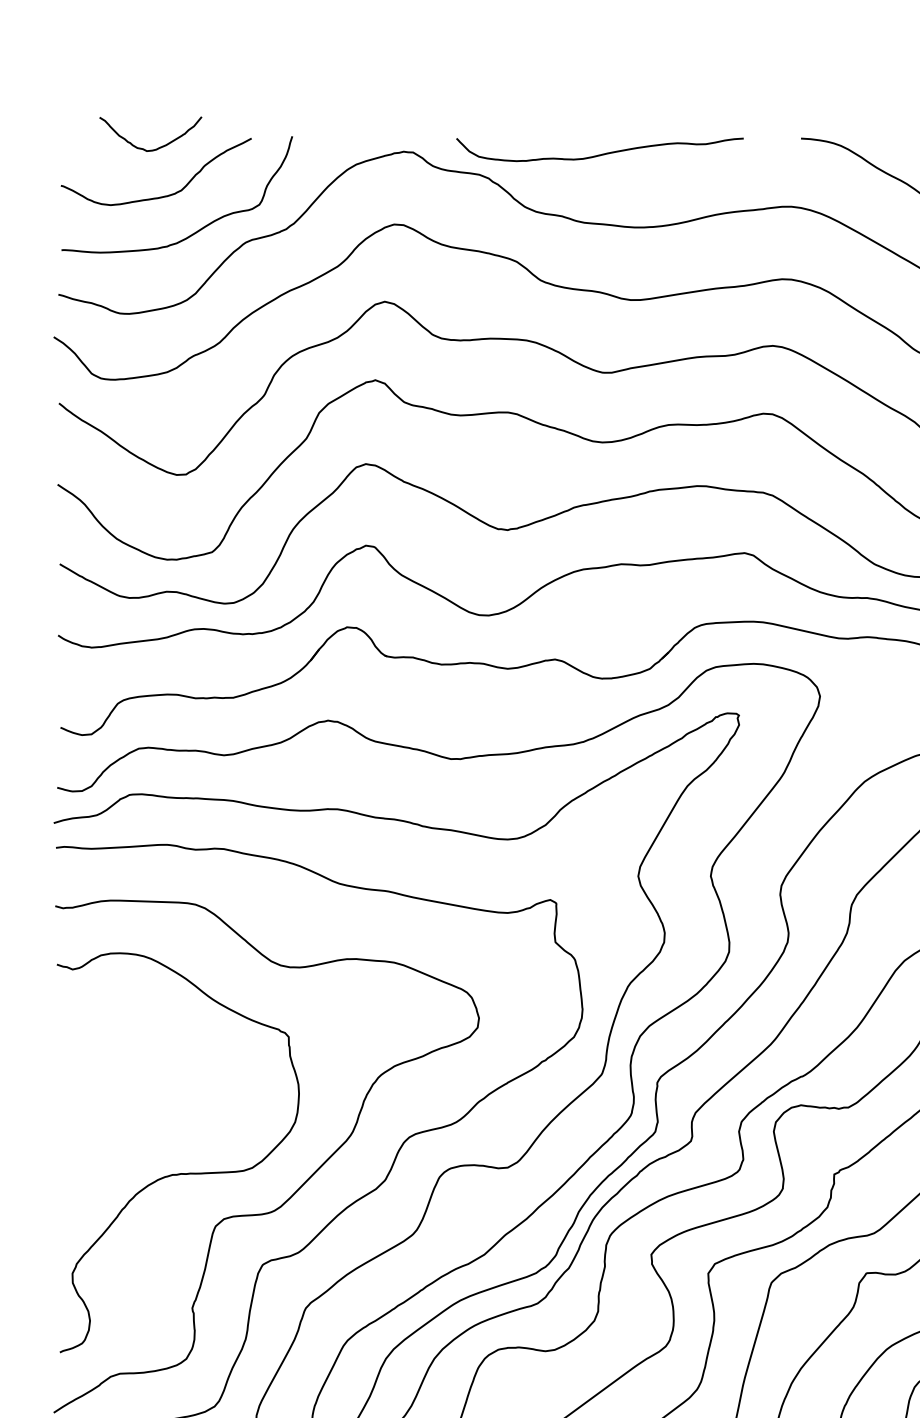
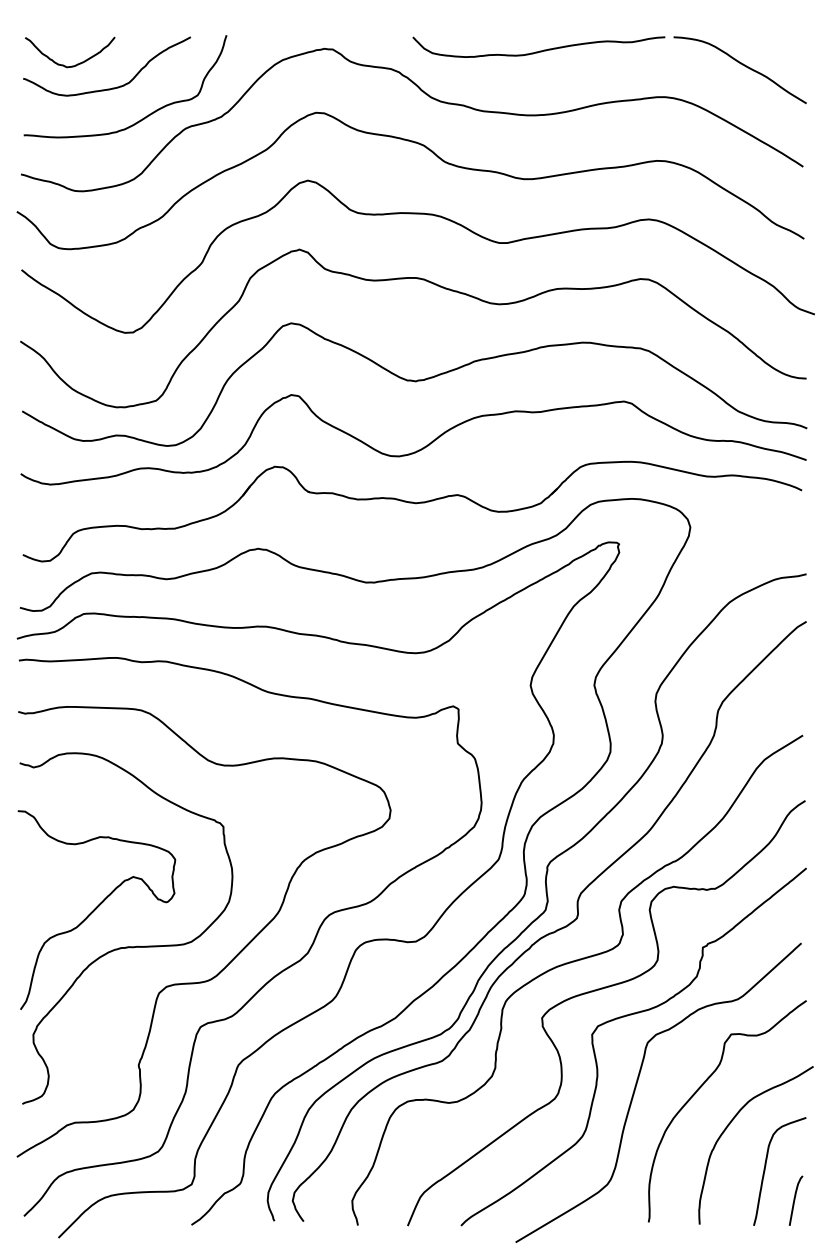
curve: (156, 147) -> (75, 64), moved
curve: (600, 153) -> (539, 50), moved
curve: (144, 1131) -> (96, 909), added

